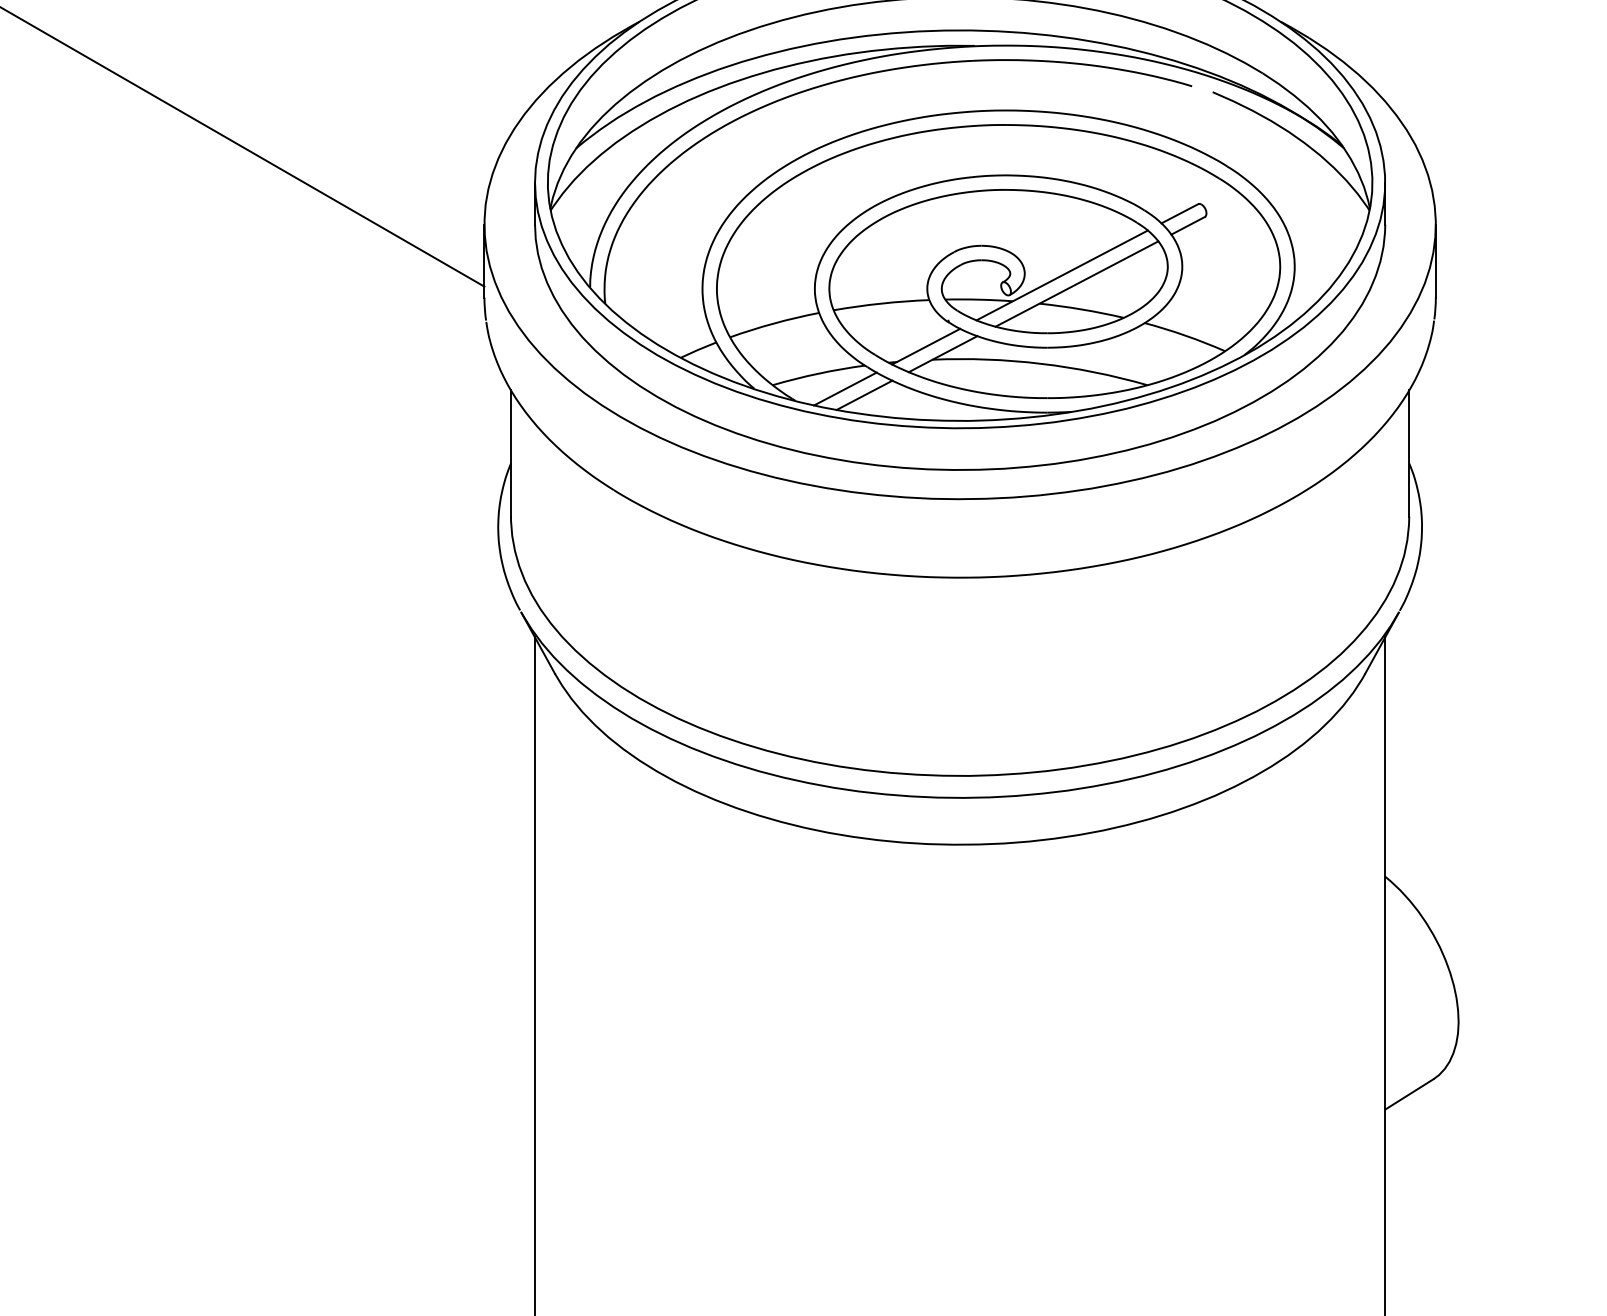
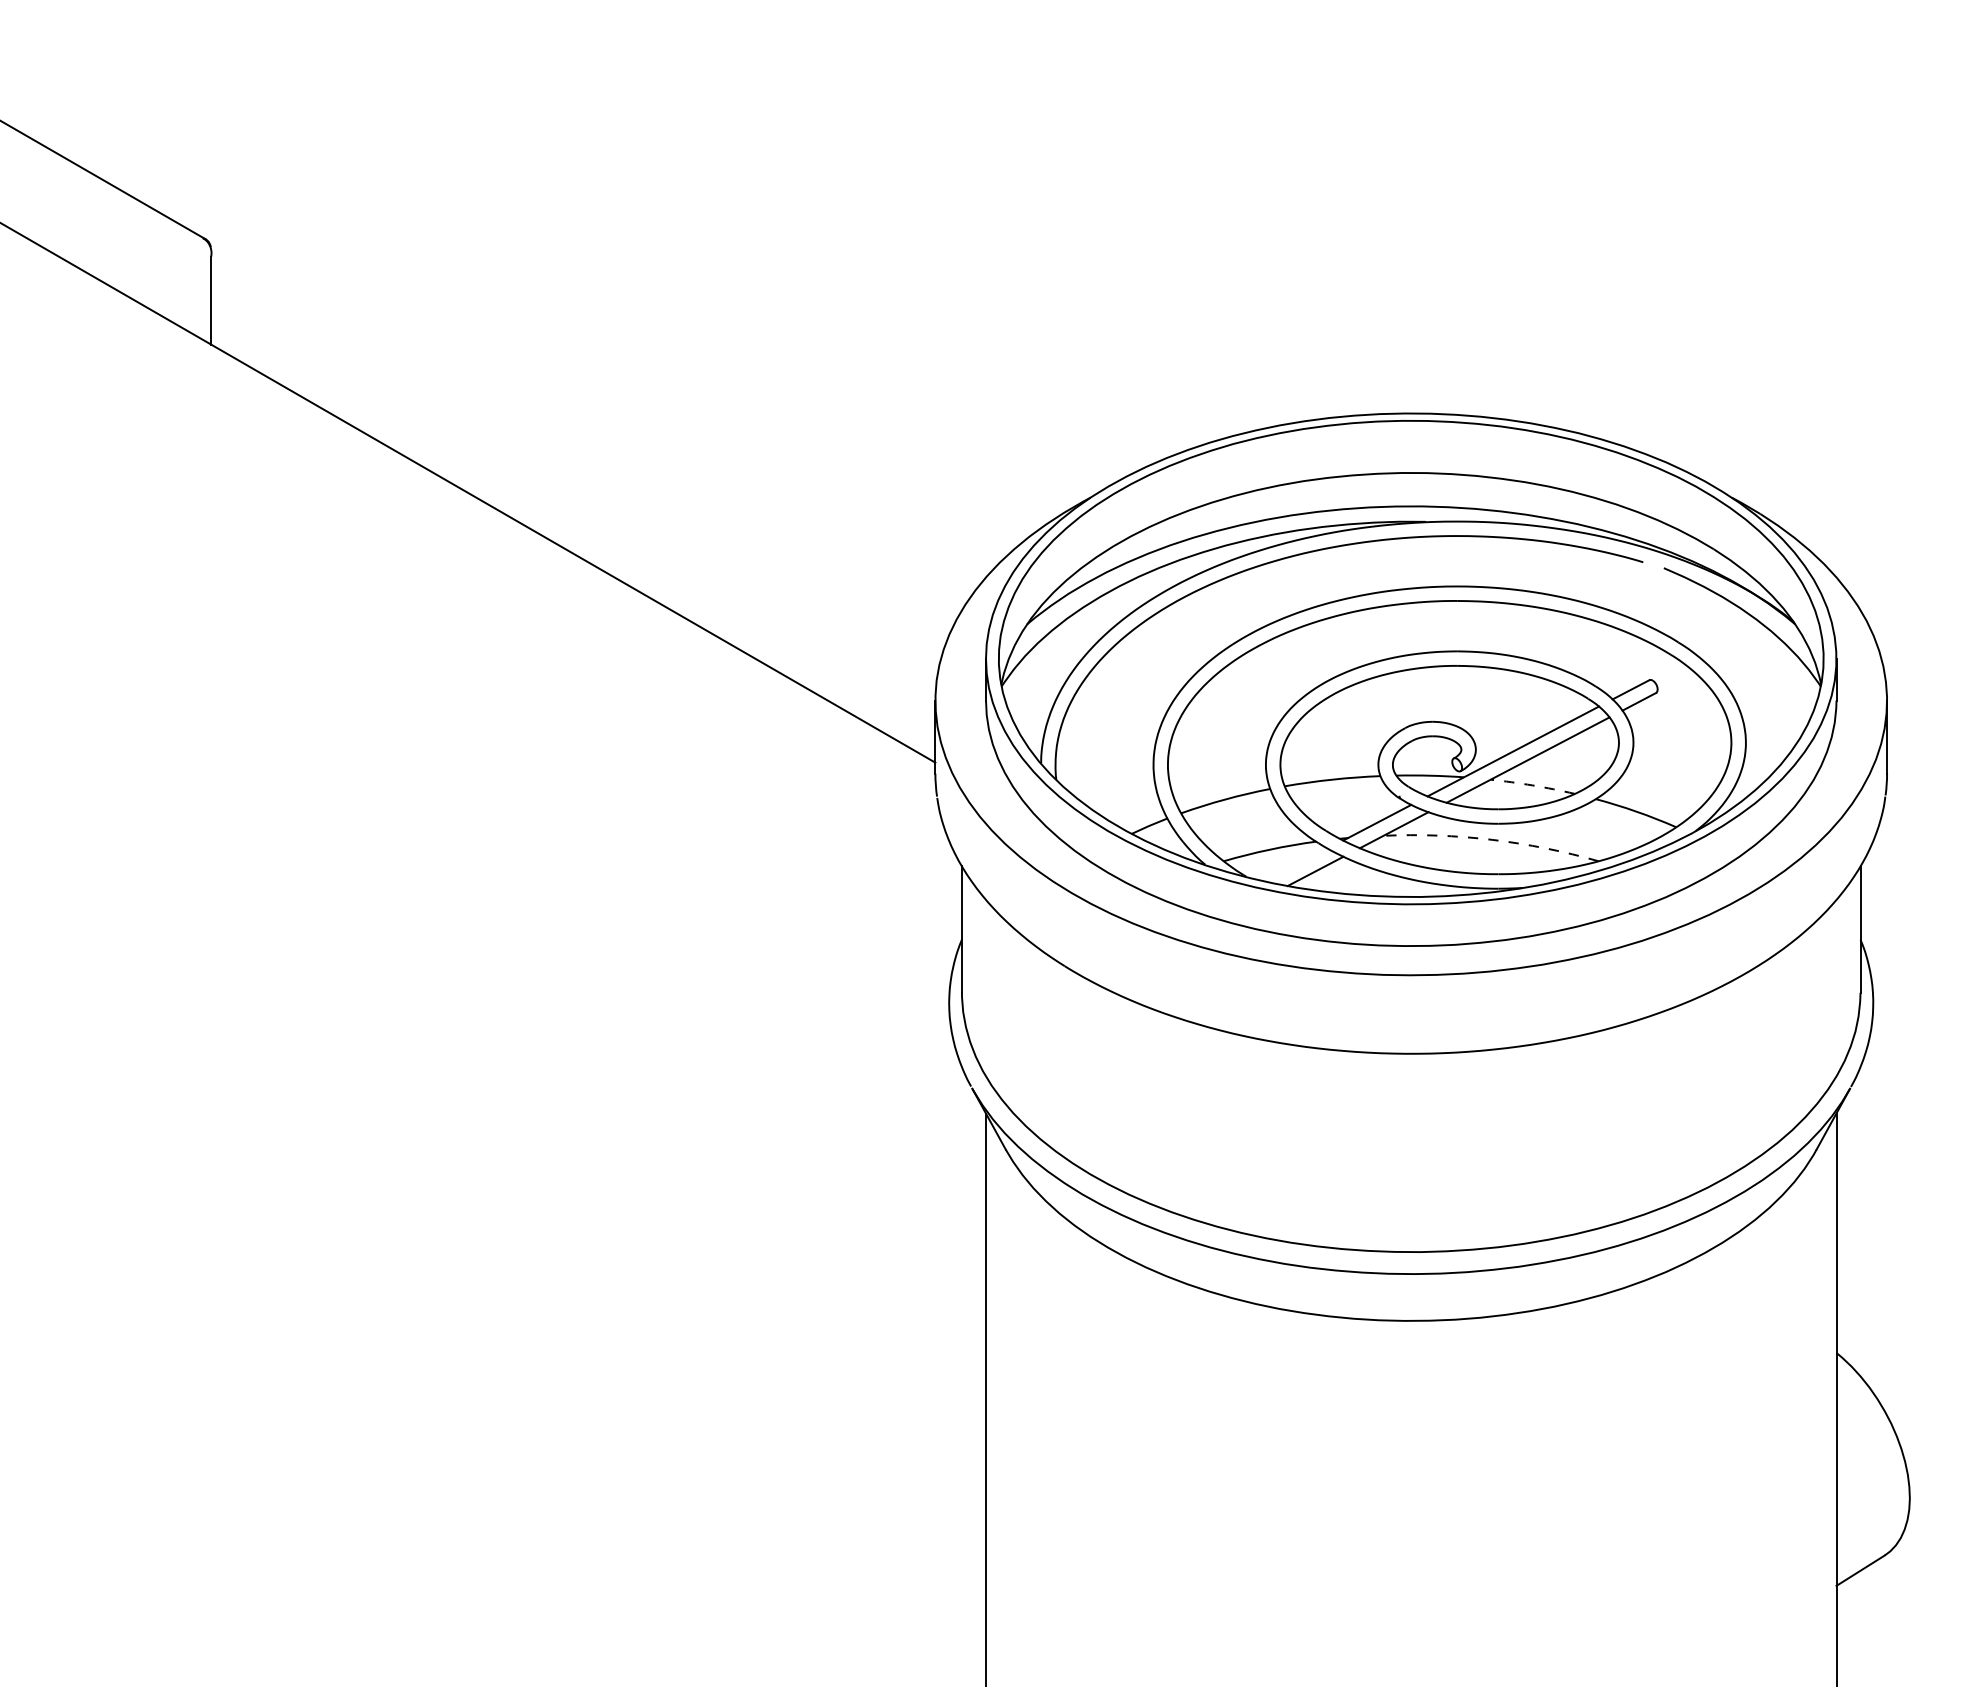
arc: (1081, 309) -> (1532, 785), solid -> dashed
arc: (1041, 363) -> (1492, 839), solid -> dashed
line: (845, 388) -> (1296, 864), removed

